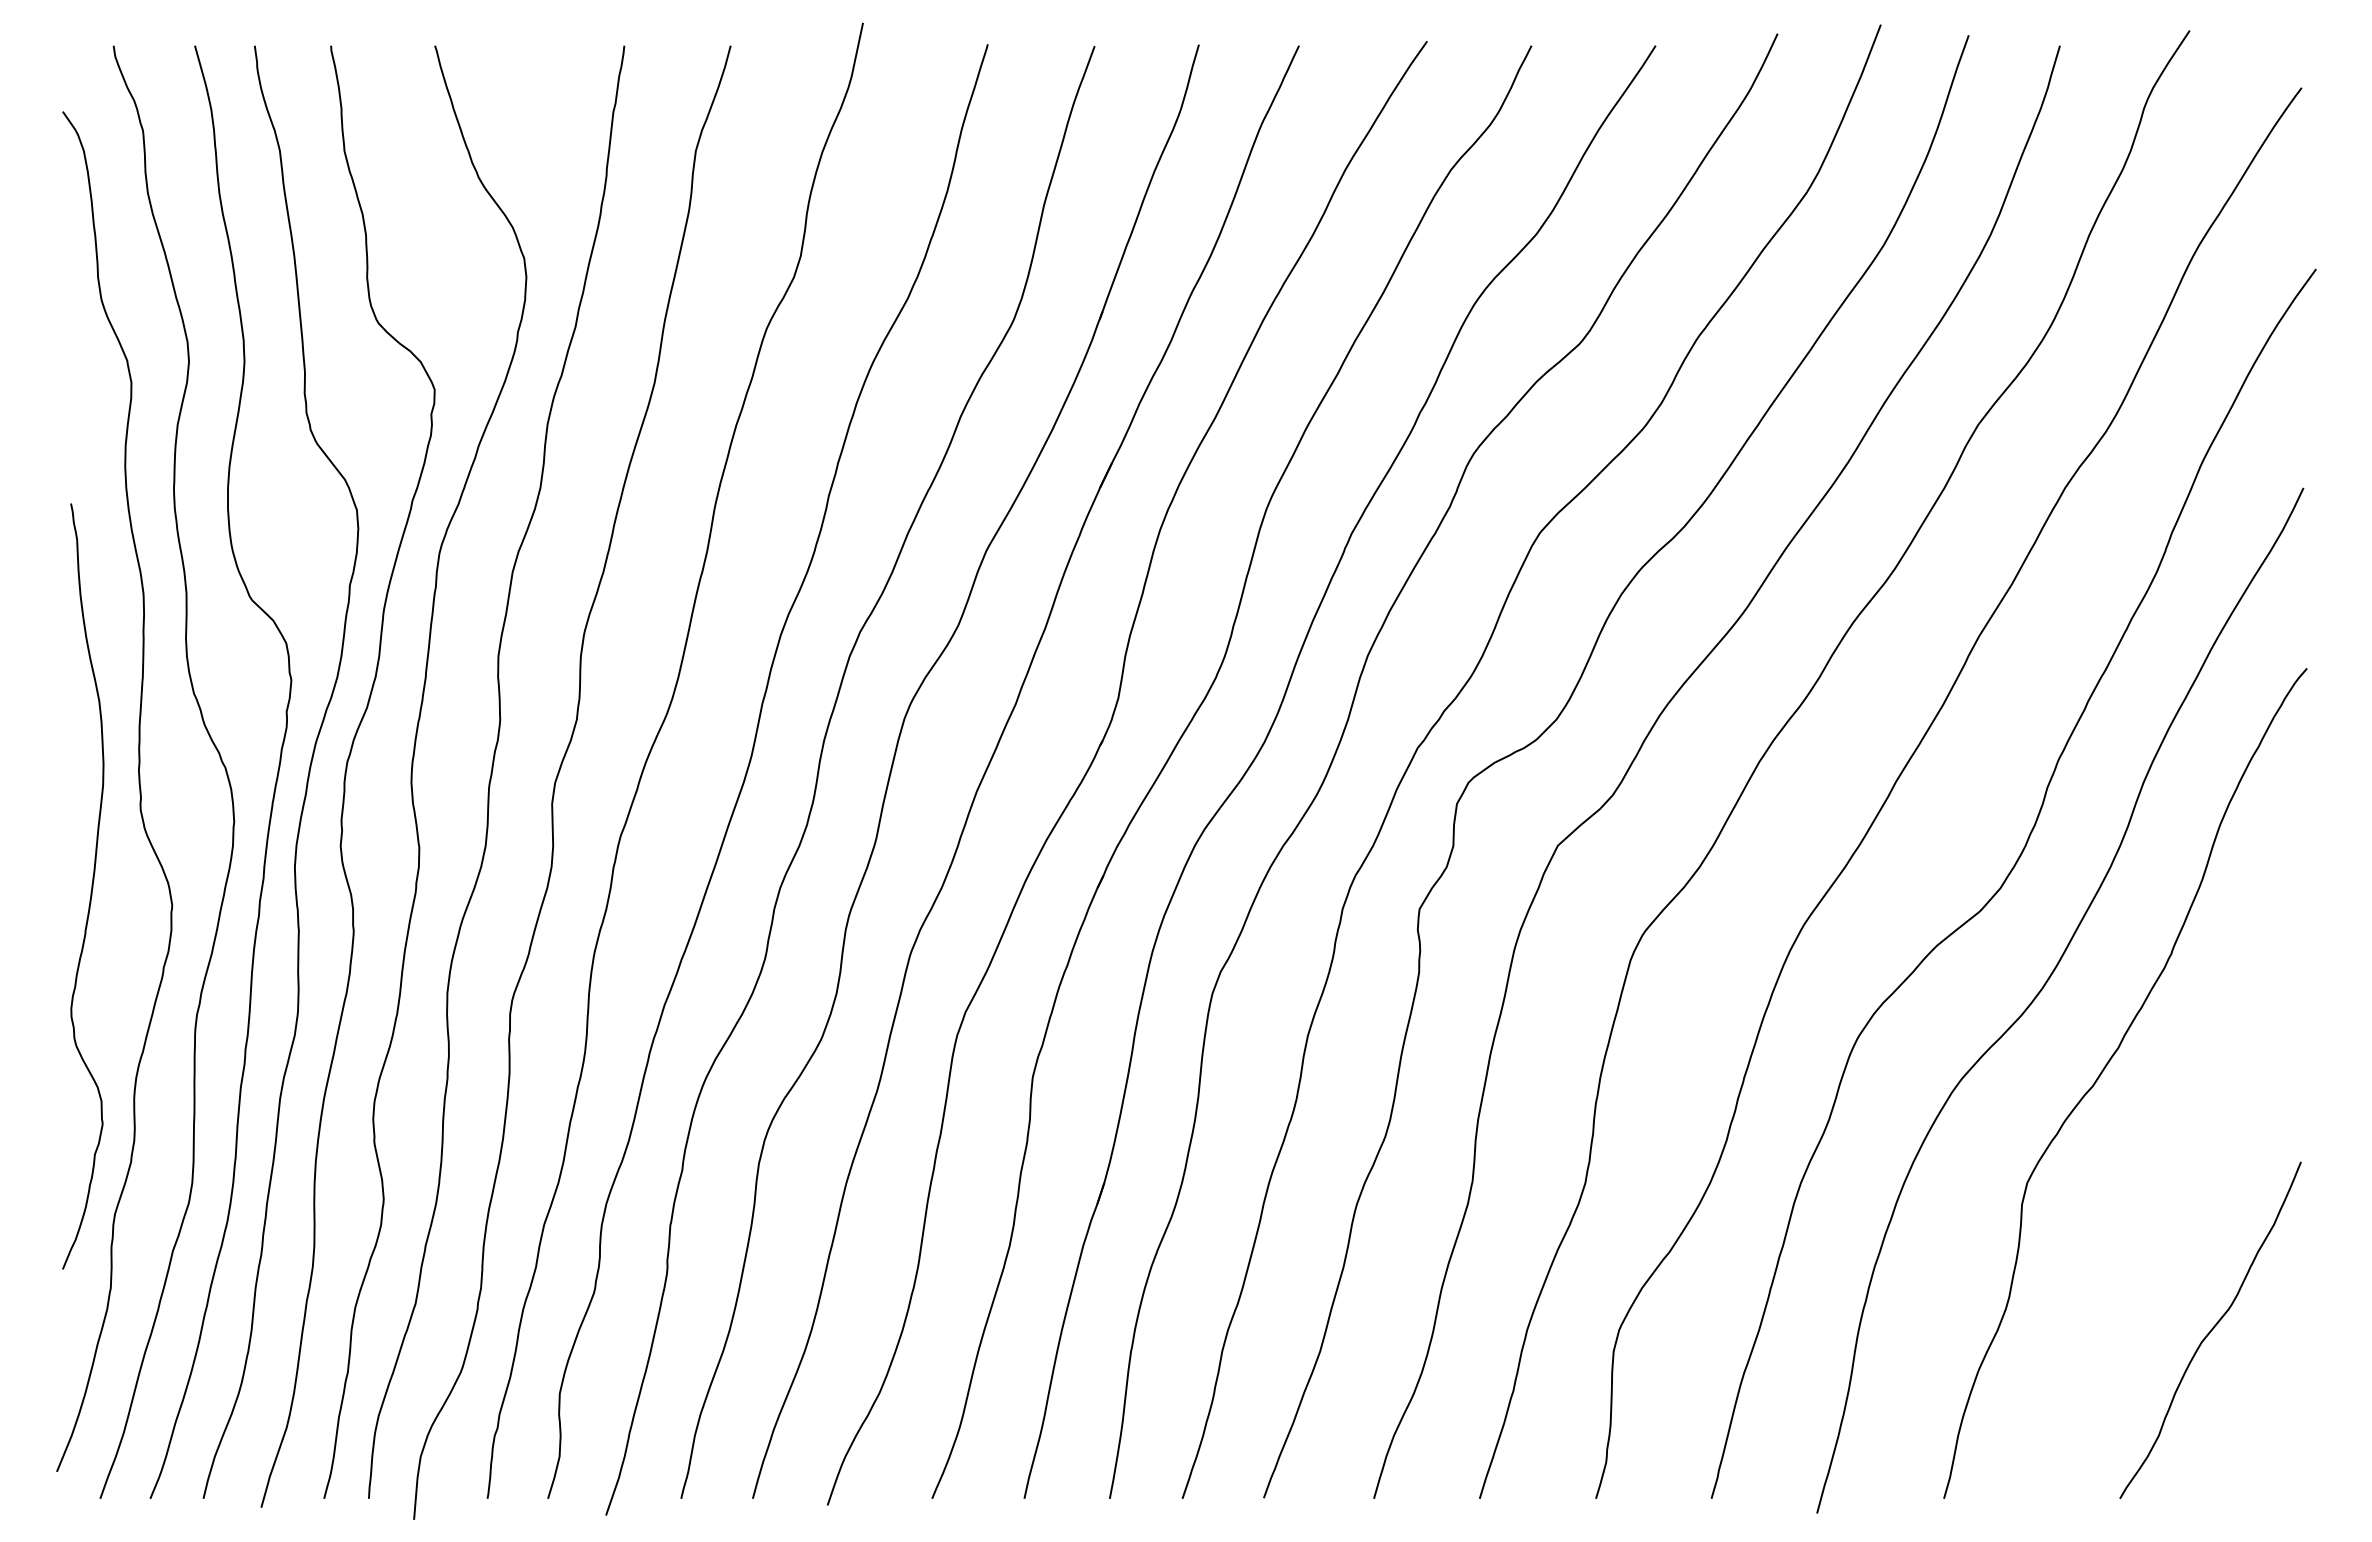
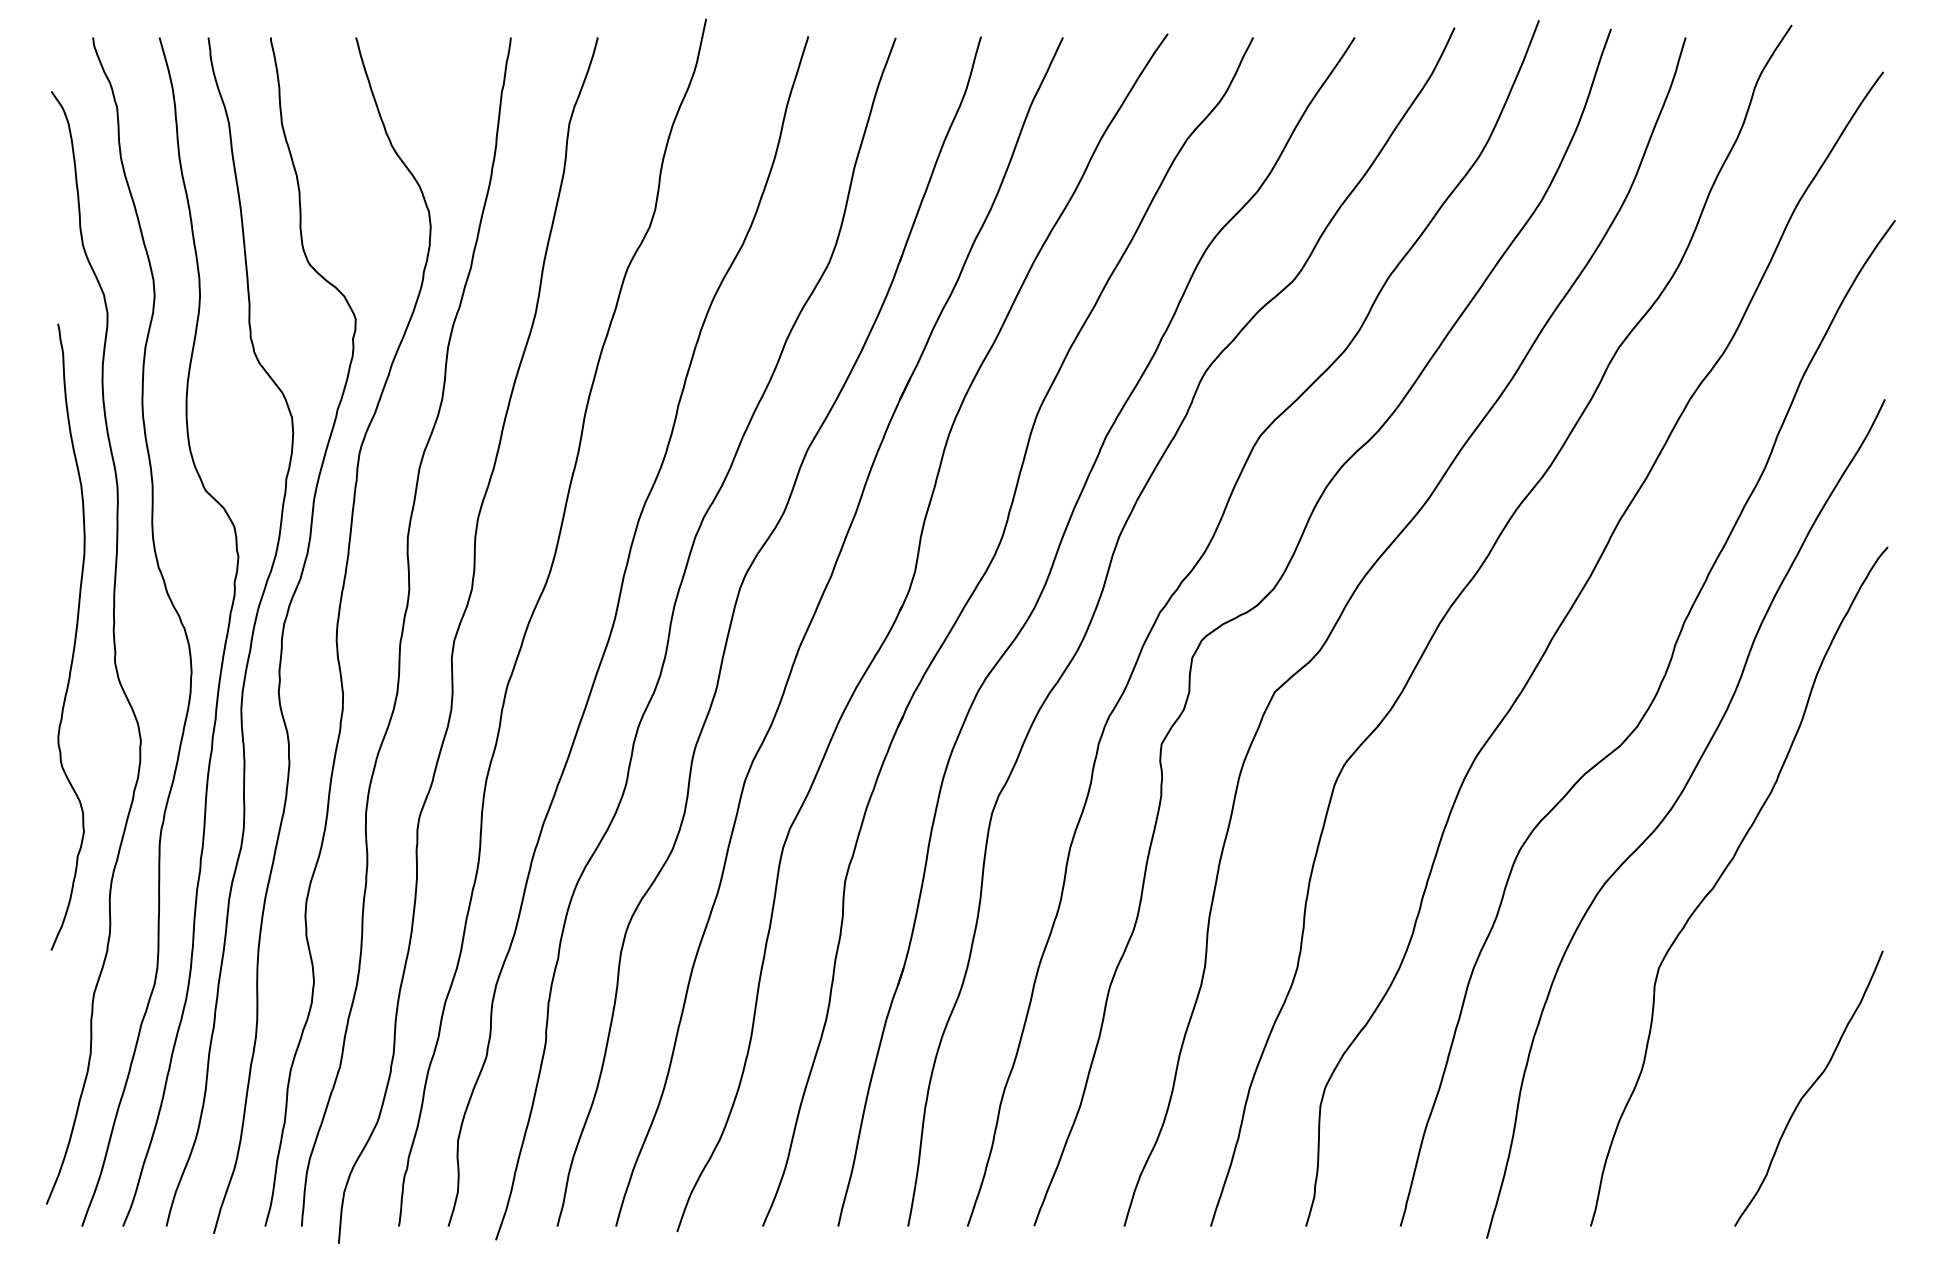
curve: (91, 886) -> (74, 637), moved

